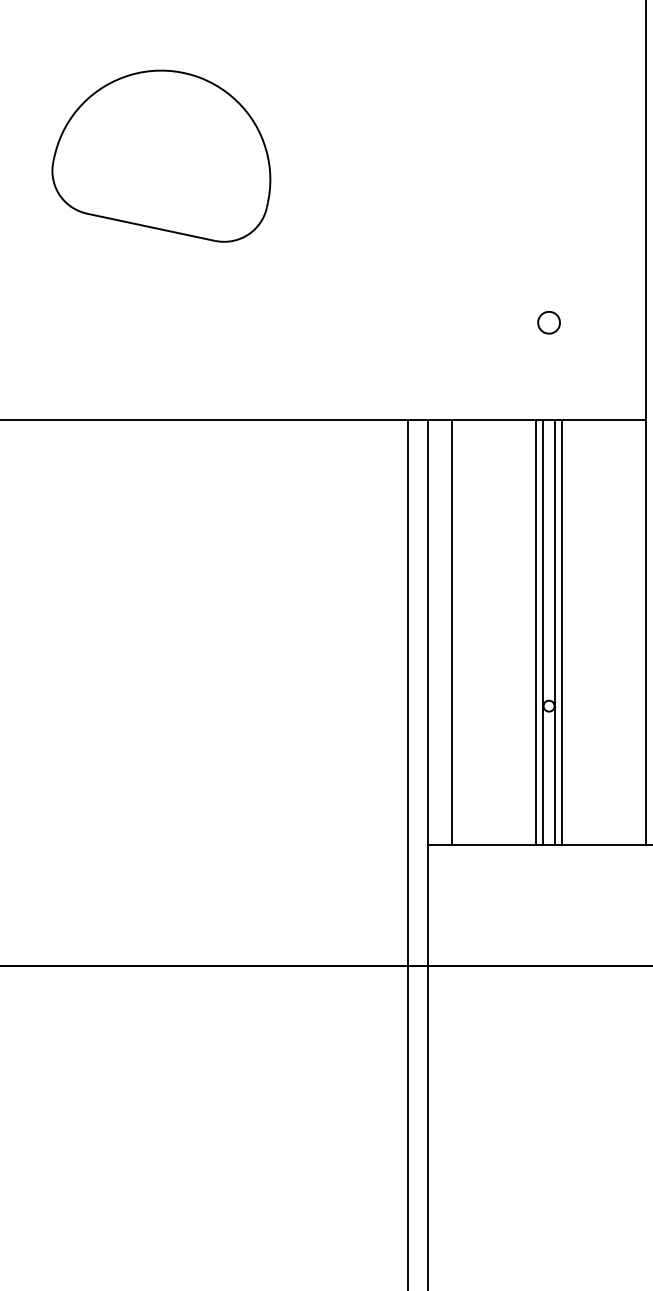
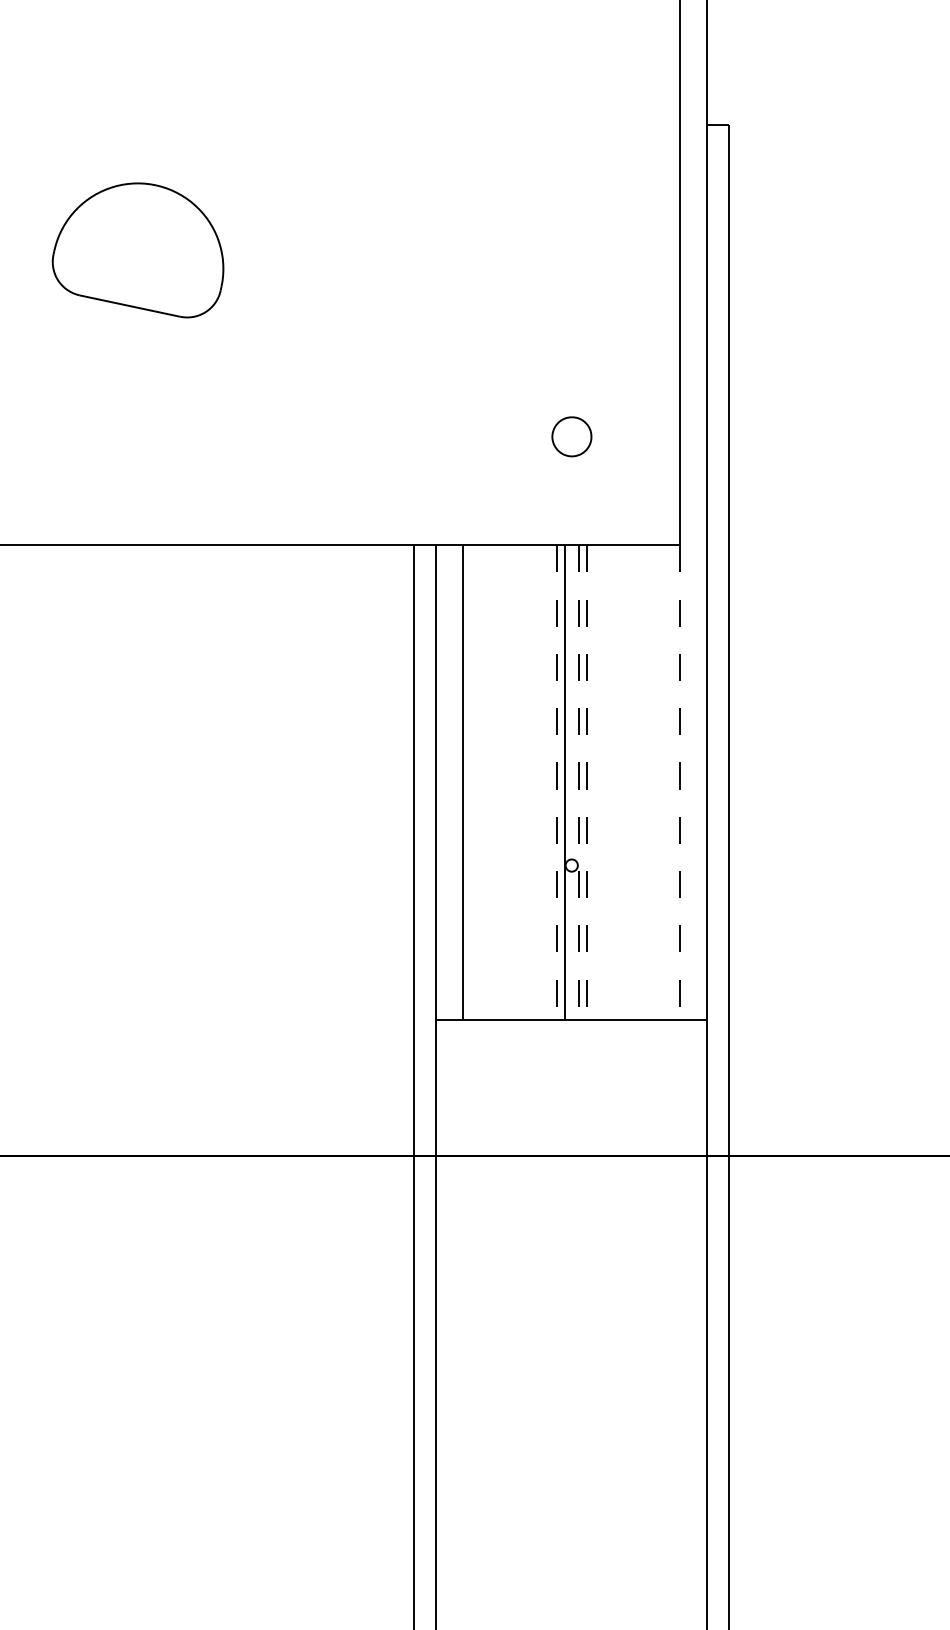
part: (160, 156) -> (137, 250), size x0.7
part: (548, 322) -> (571, 436), size x1.6
line: (535, 631) -> (556, 782), solid -> dashed
line: (555, 631) -> (578, 782), solid -> dashed
line: (562, 631) -> (586, 782), solid -> dashed
line: (646, 631) -> (680, 782), solid -> dashed

